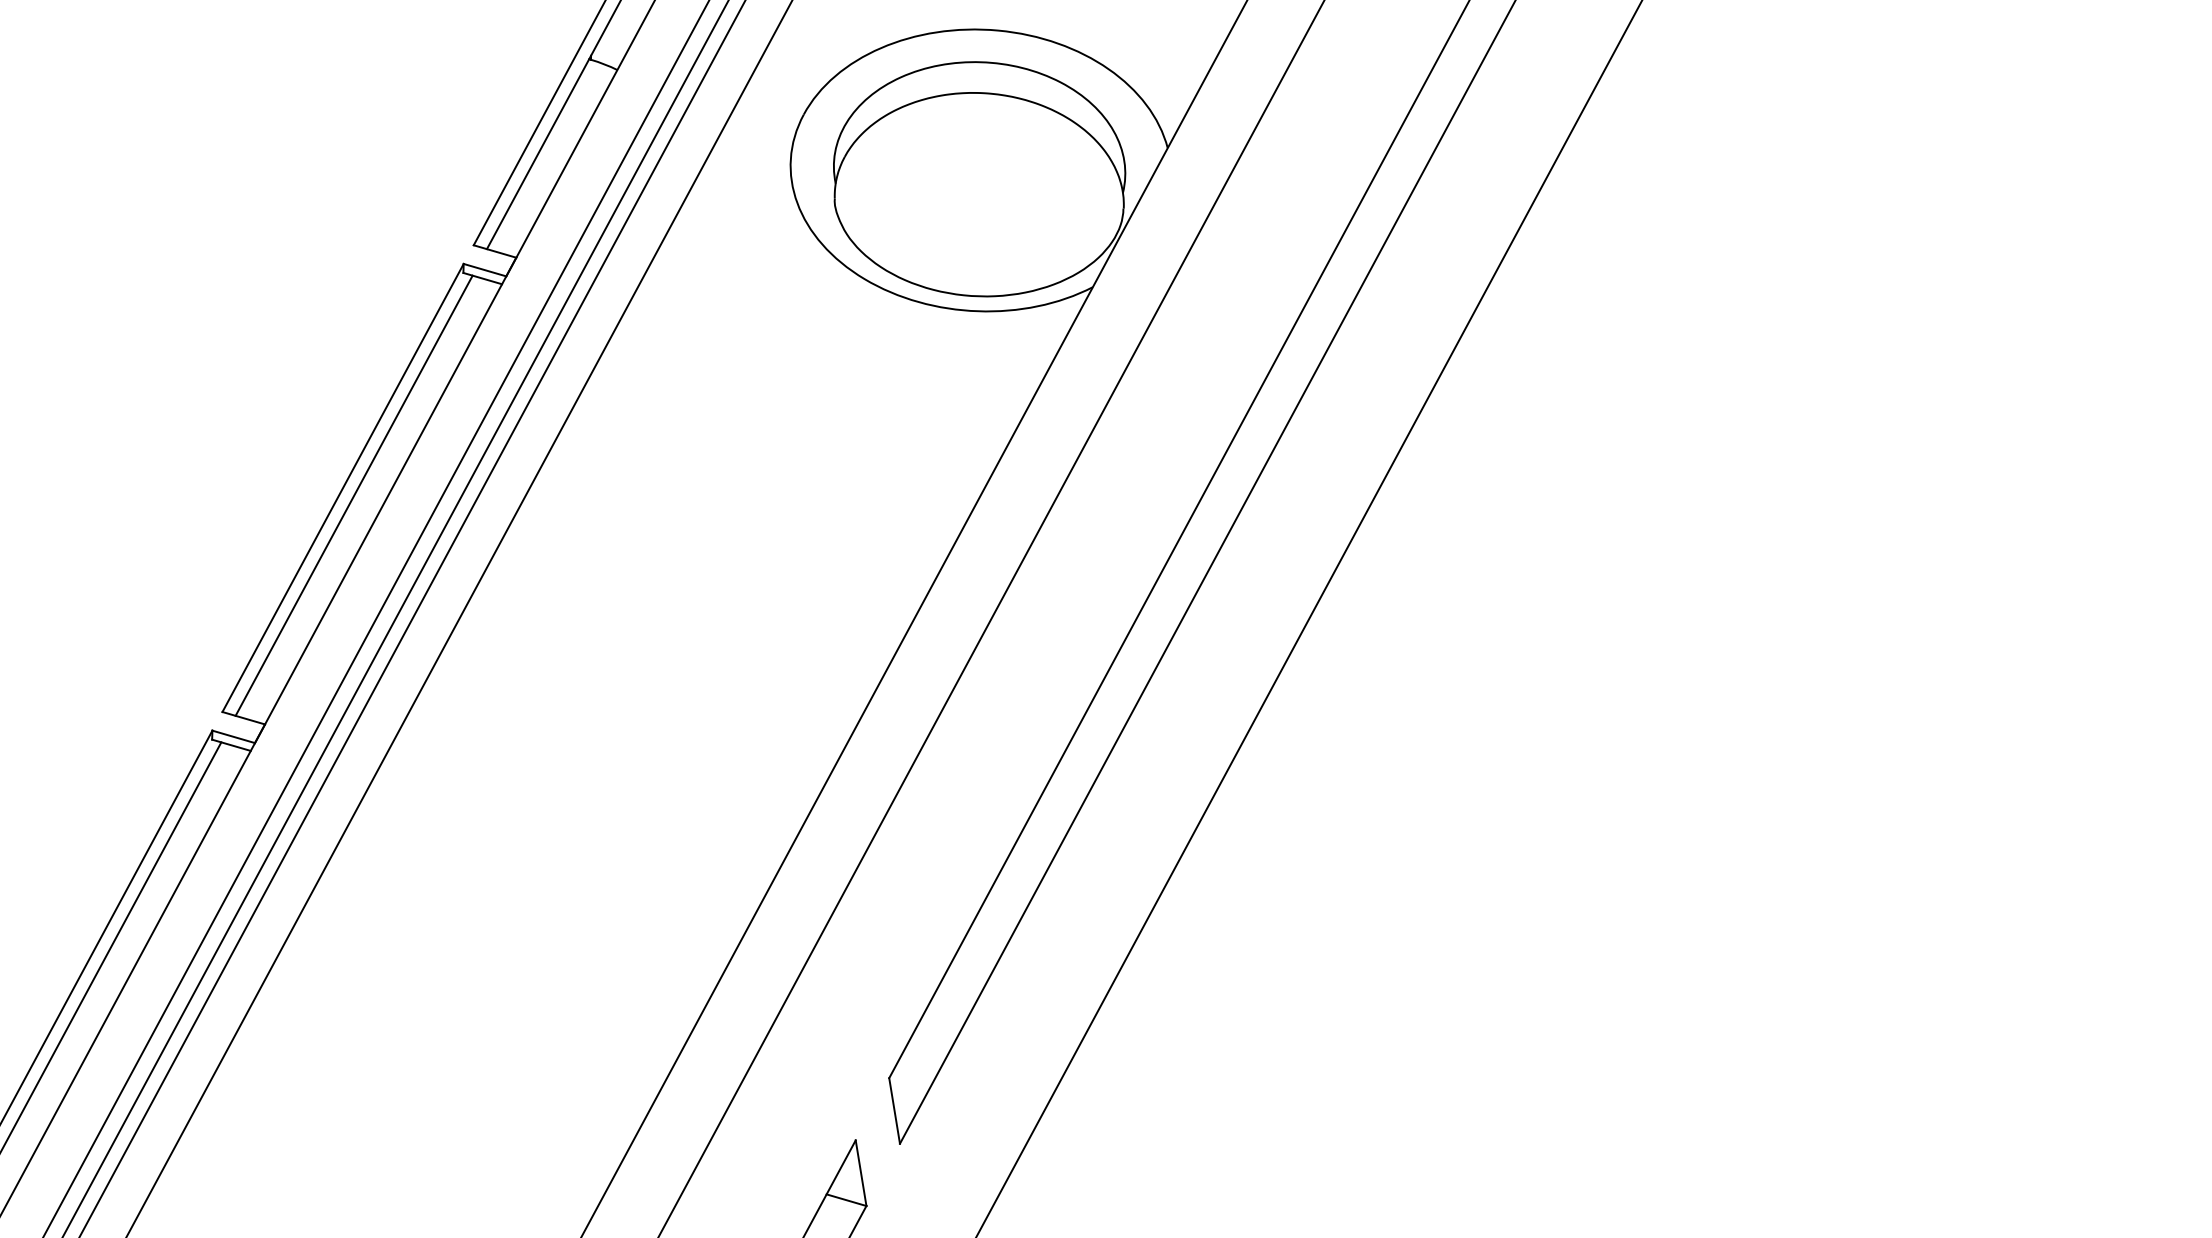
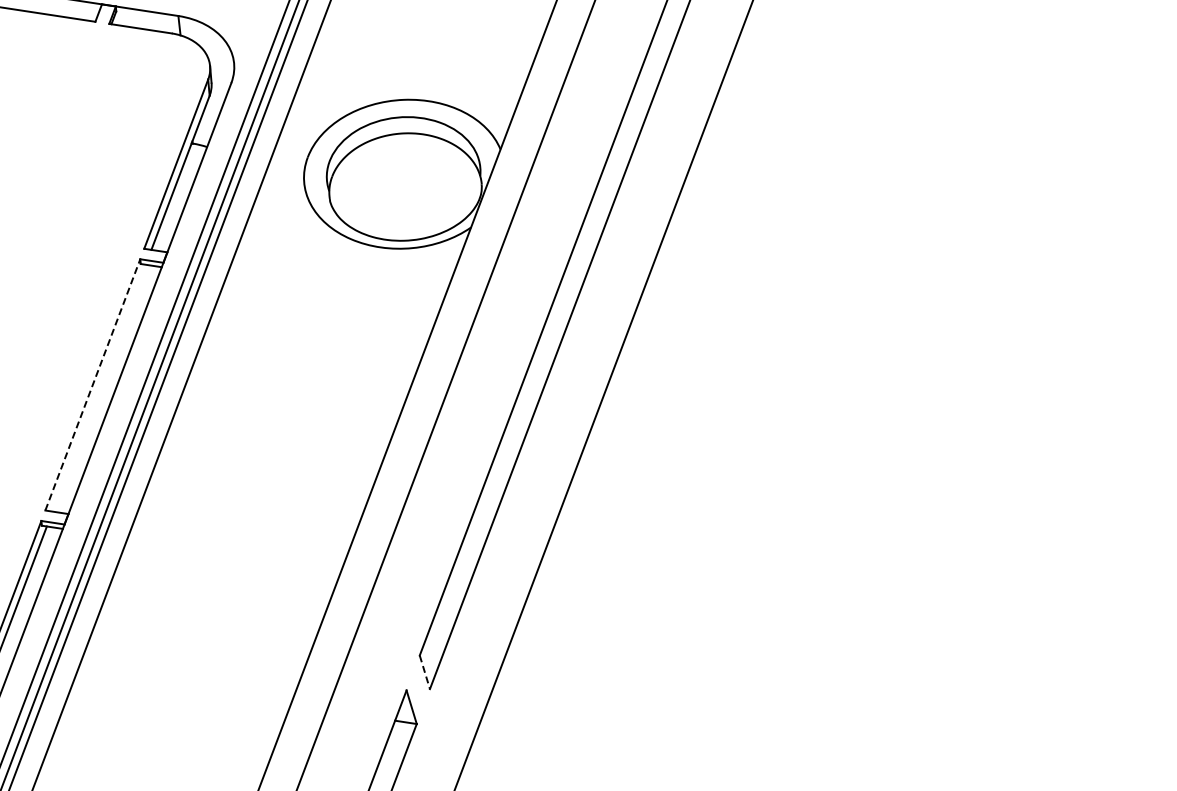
line: (344, 487) -> (93, 384), solid -> dashed
line: (353, 494) -> (98, 387), removed
line: (893, 1111) -> (424, 672), solid -> dashed

